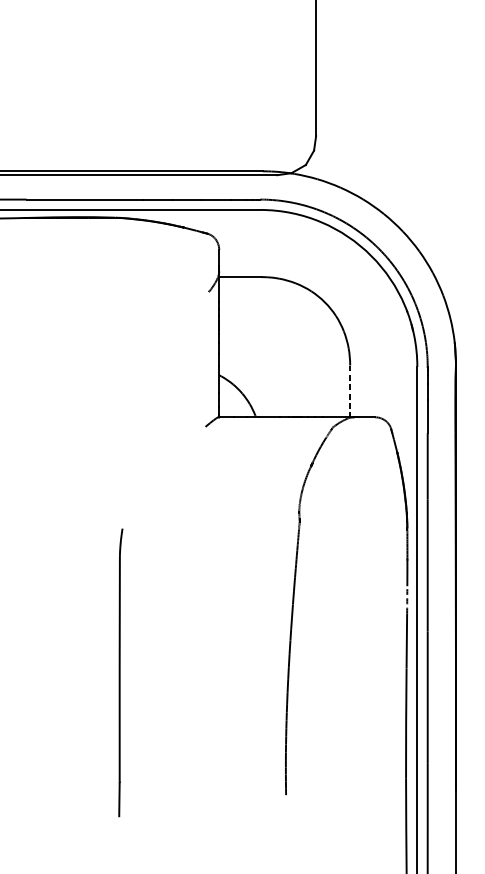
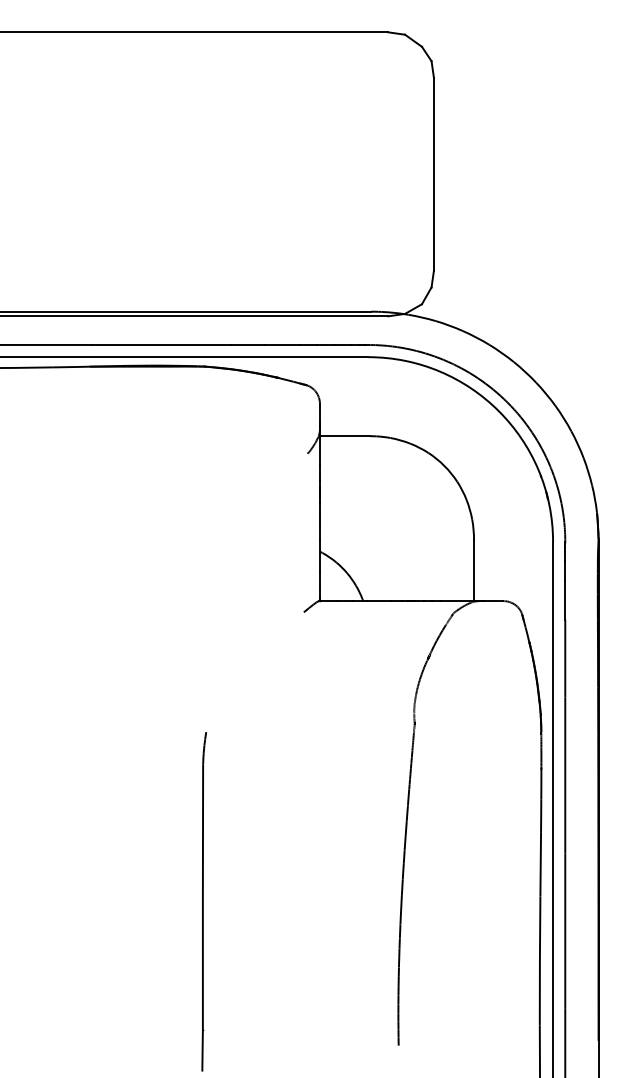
line: (350, 392) -> (474, 571), dashed -> solid
arc: (407, 599) -> (541, 815), dashed -> solid

